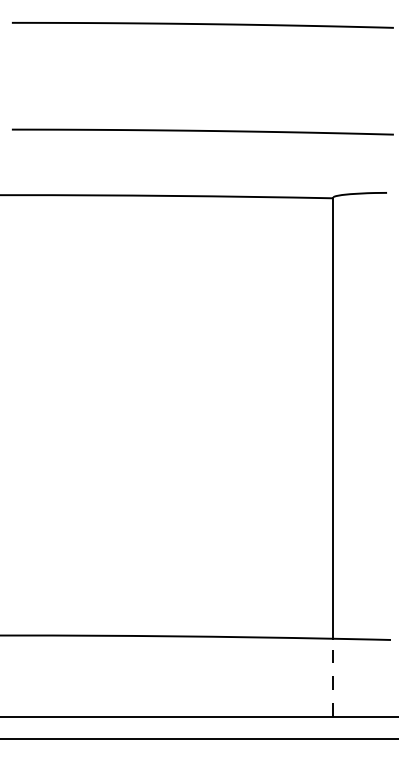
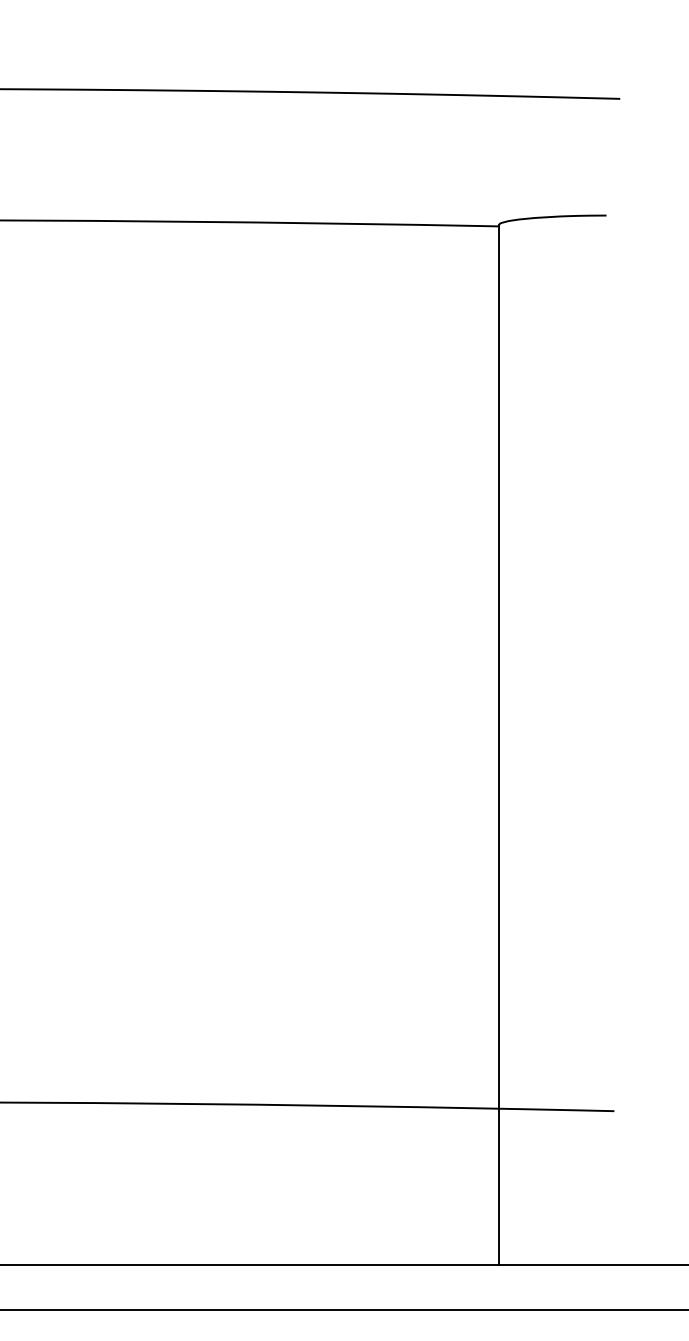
line: (333, 677) -> (499, 1186), dashed -> solid

